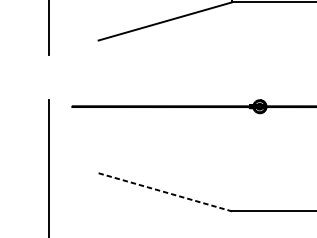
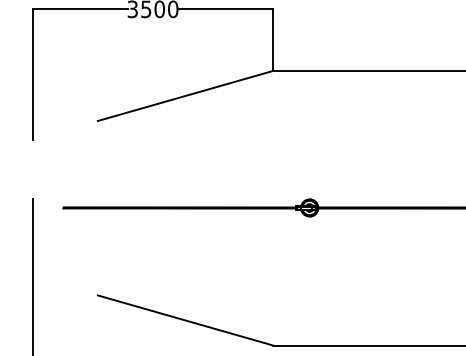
line: (165, 192) -> (185, 320), dashed -> solid

